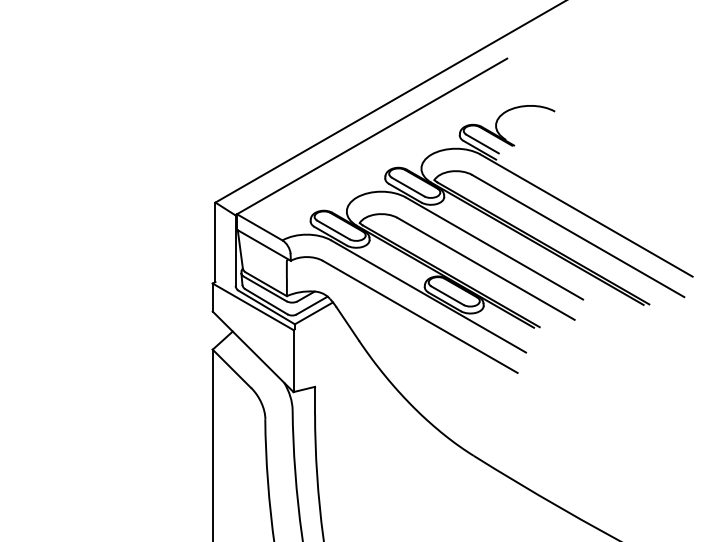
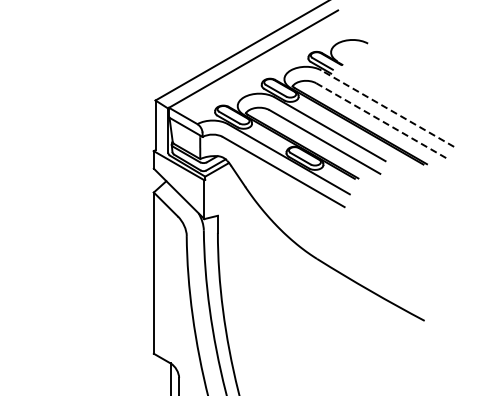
line: (586, 215) -> (387, 108), solid -> dashed
line: (578, 236) -> (382, 121), solid -> dashed

